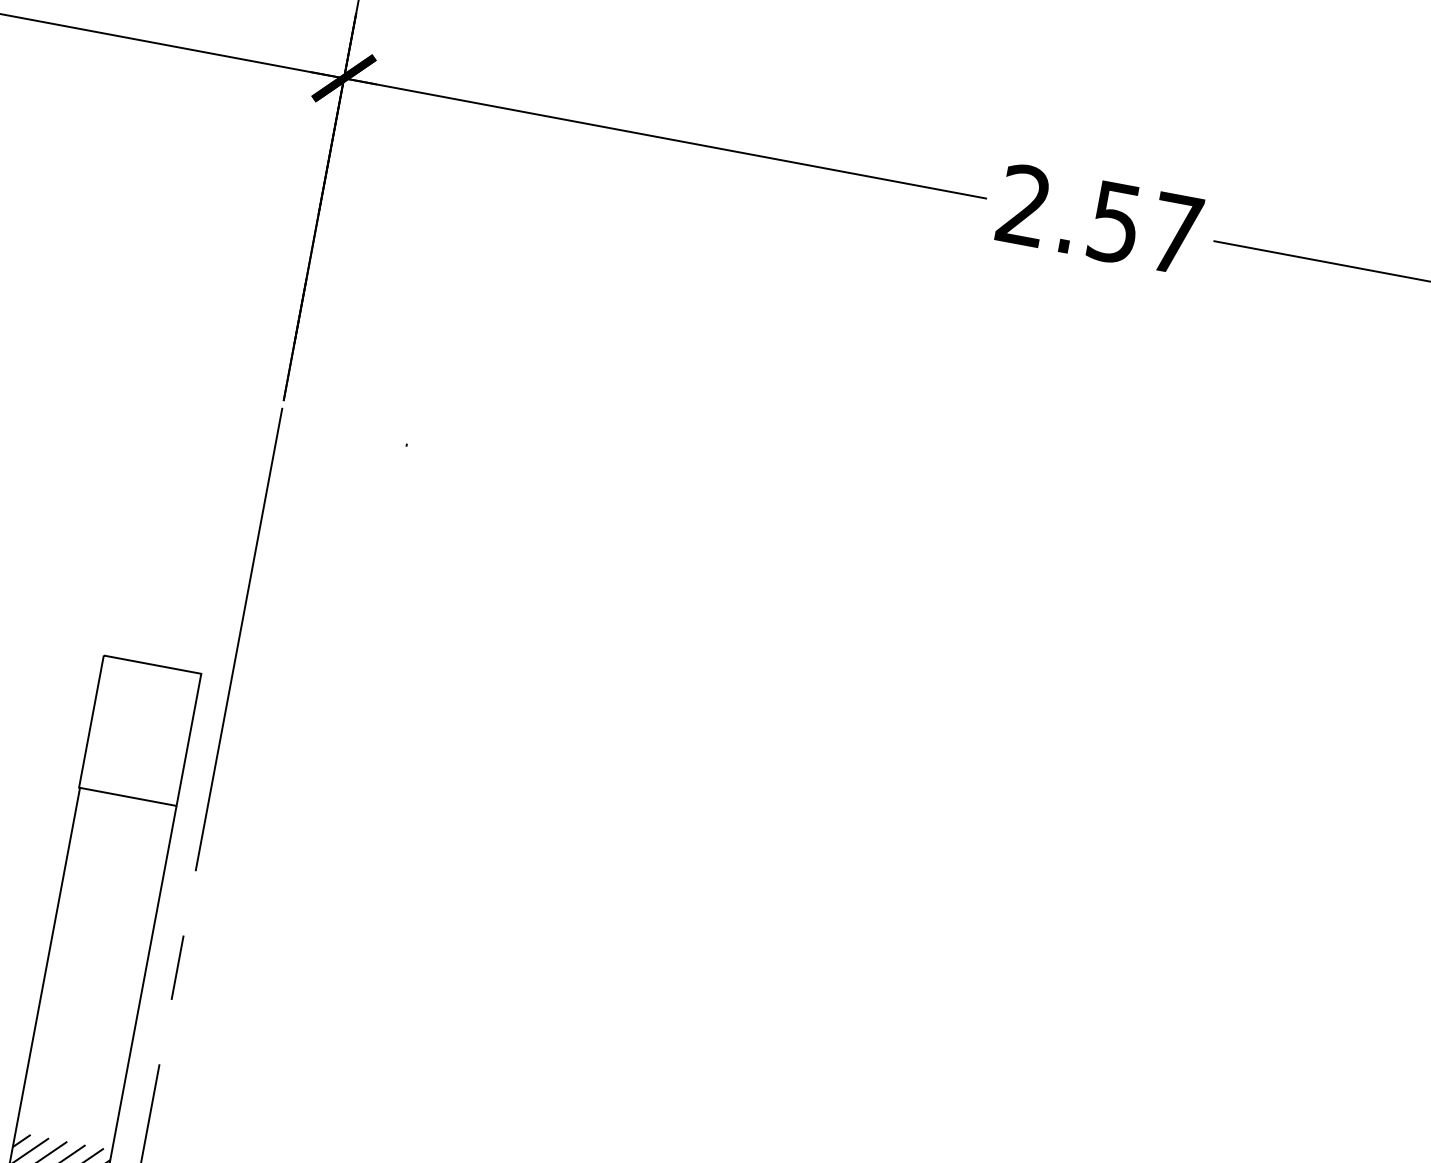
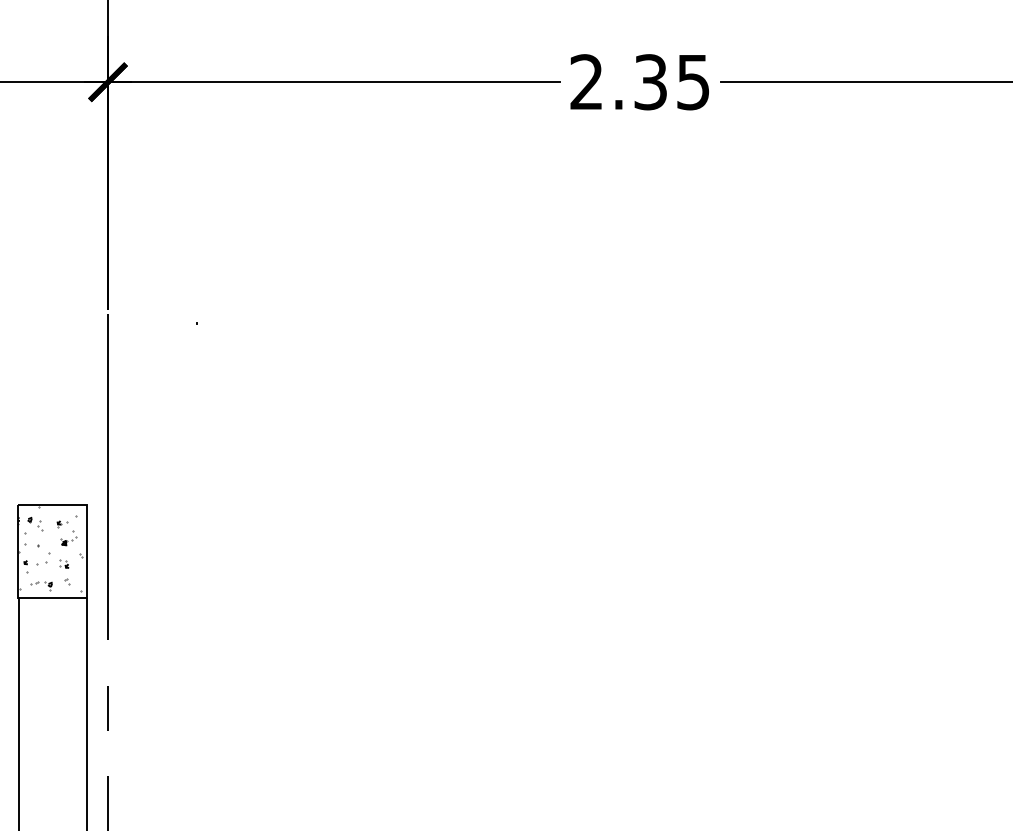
text: (1146, 228) -> (672, 82), 2.57 -> 2.35
hatch: (138, 725) -> (50, 548), added

